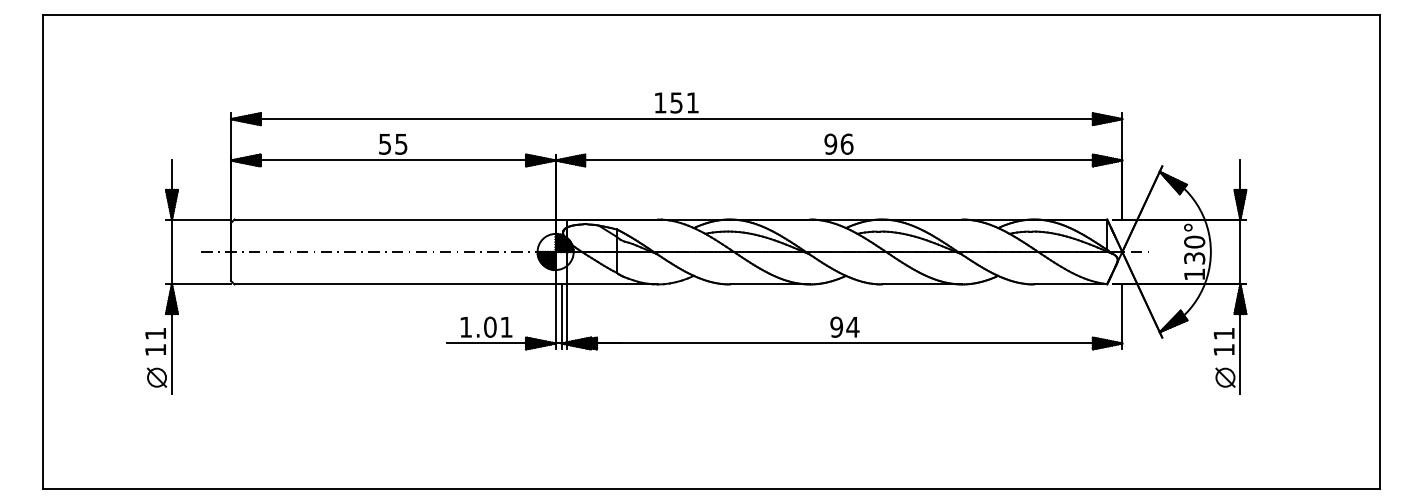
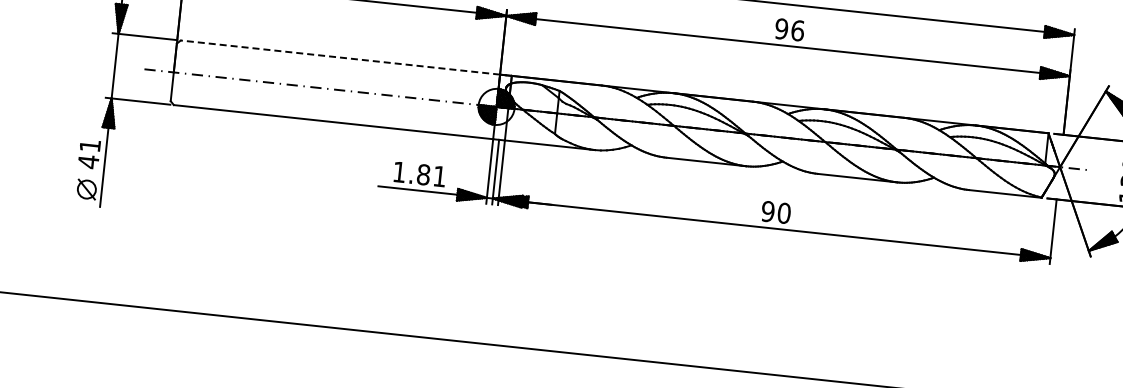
line: (395, 219) -> (340, 57), solid -> dashed
text: (852, 326) -> (783, 212), 94 -> 90
text: (490, 327) -> (423, 175), 1.01 -> 1.81
text: (155, 349) -> (88, 161), 11 -> 41

